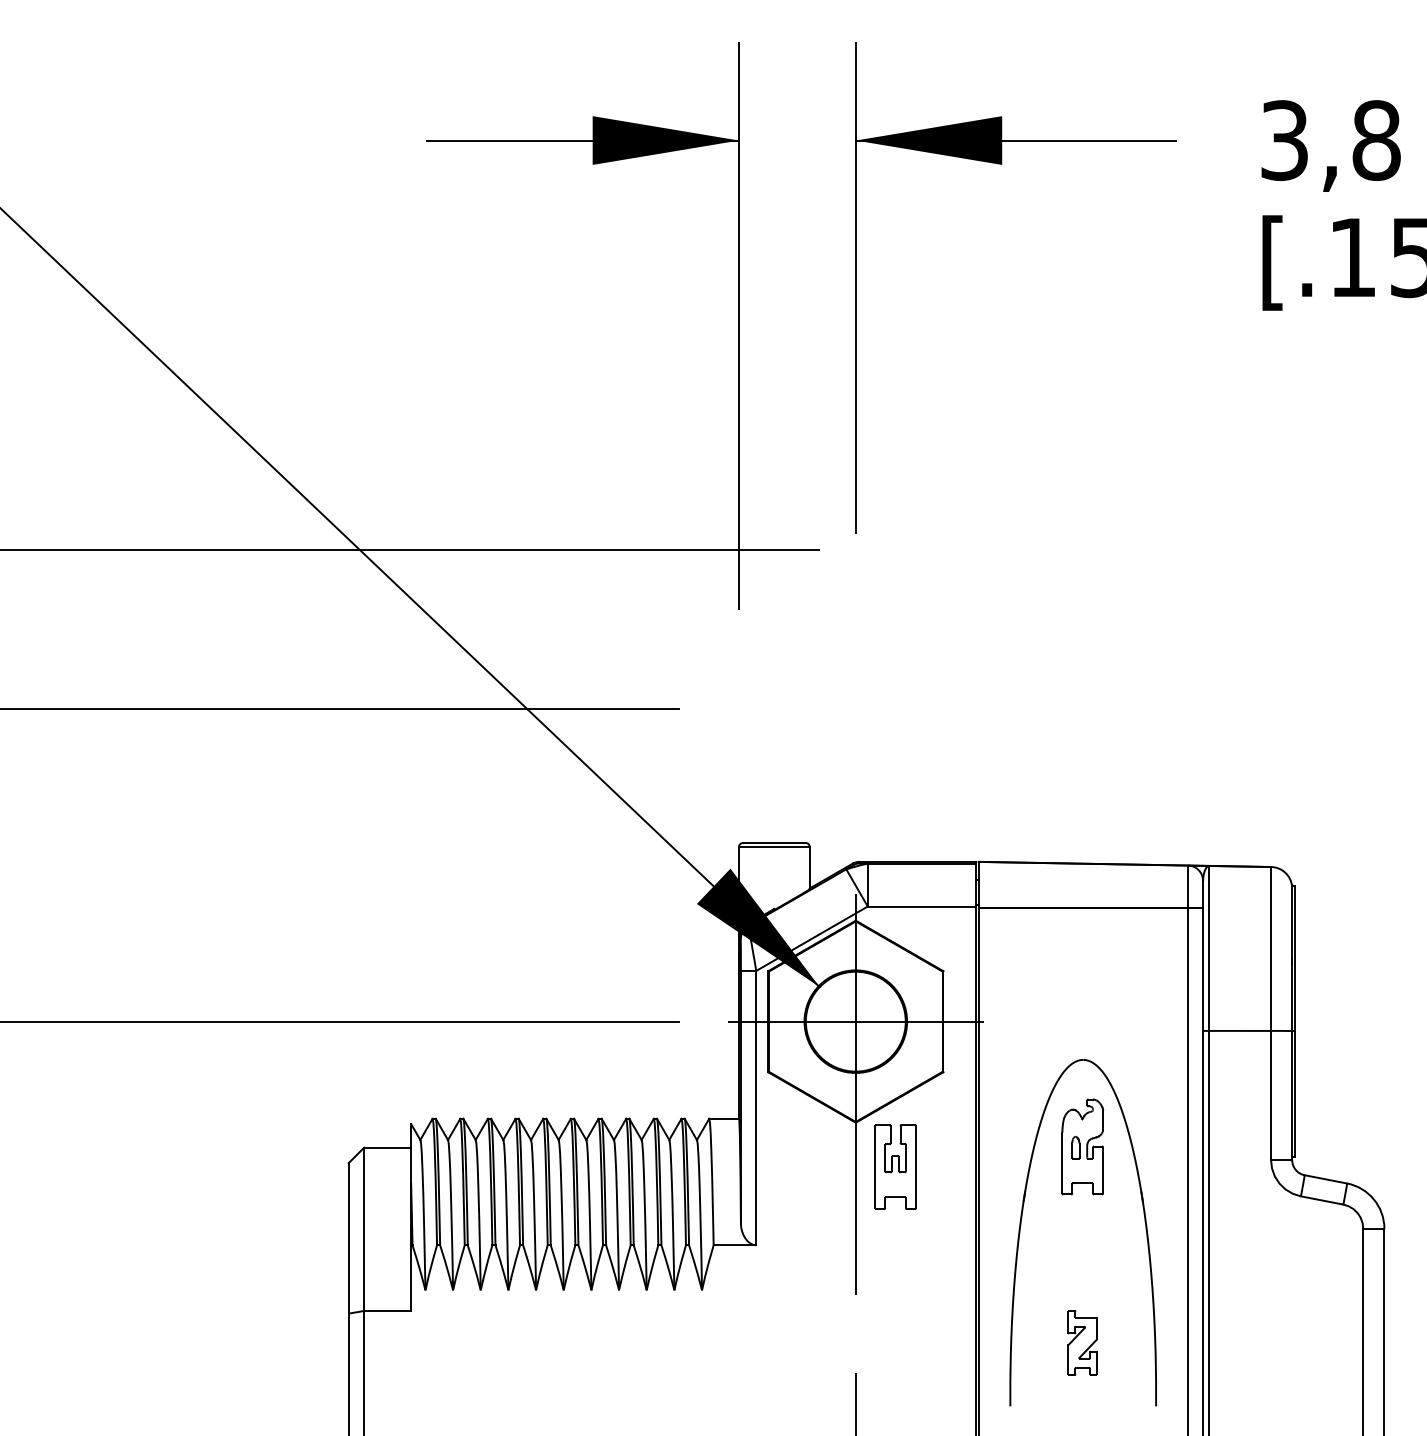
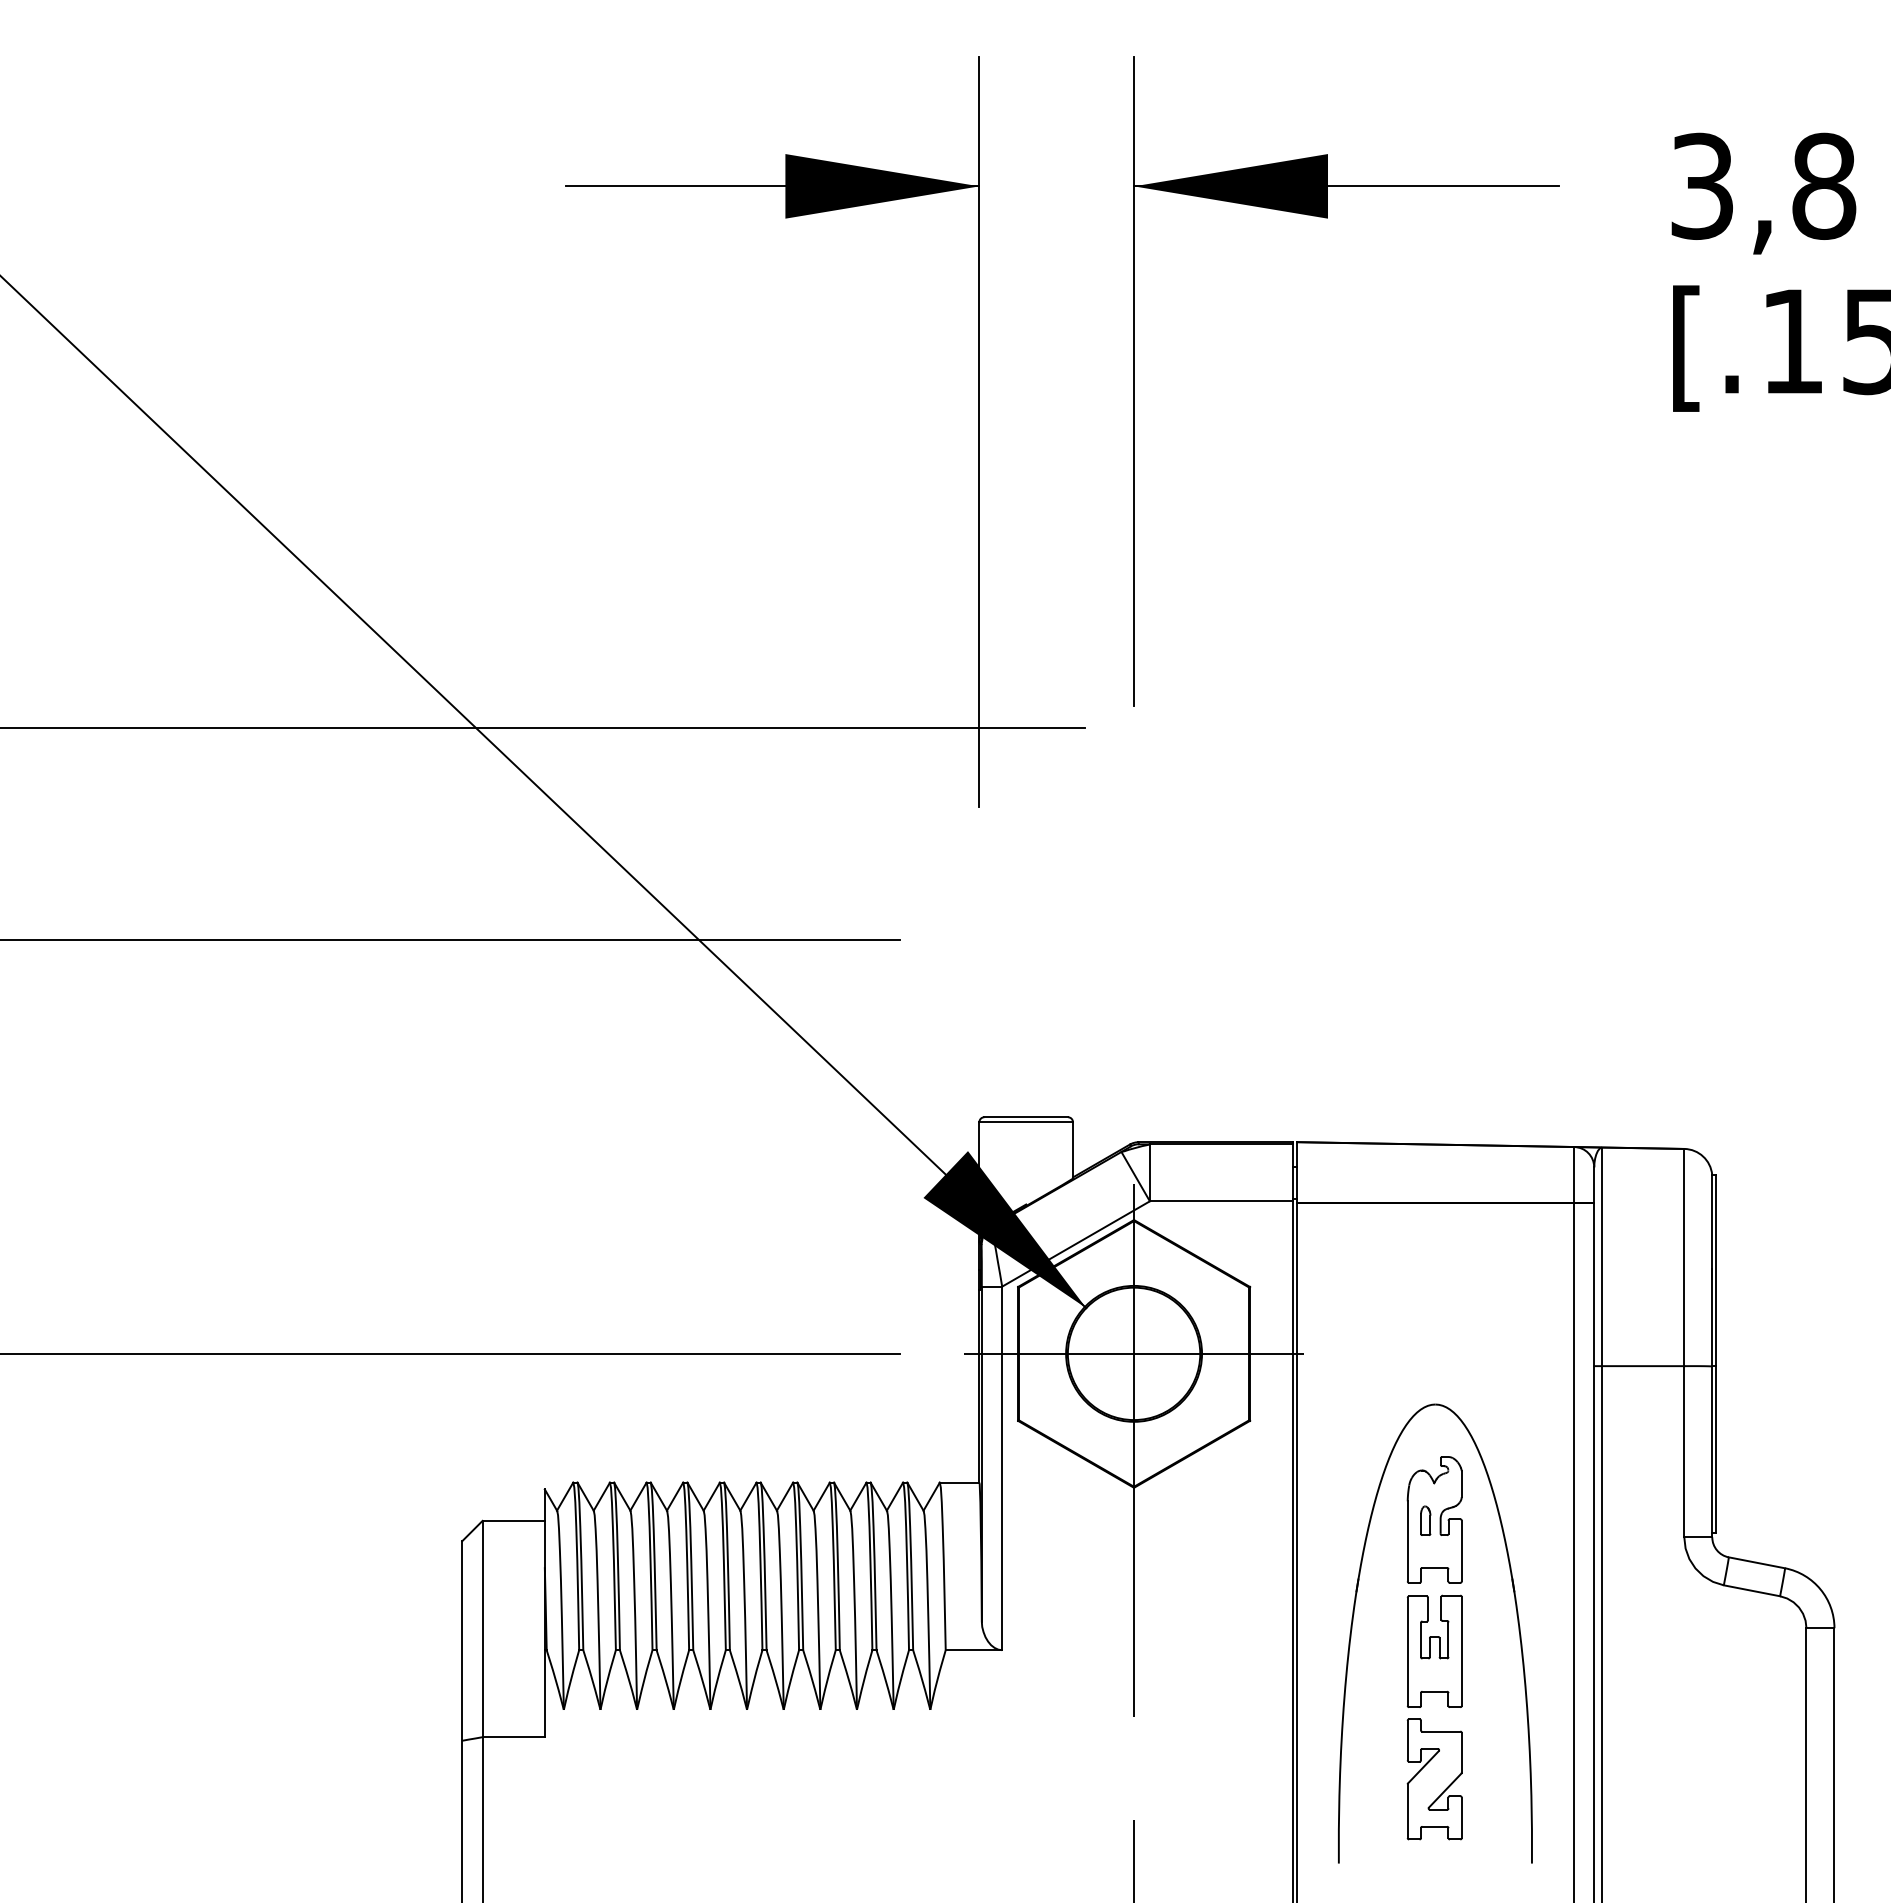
part: (895, 1166) -> (1434, 1650), moved
part: (1082, 1342) -> (1434, 1779), size x1.43

